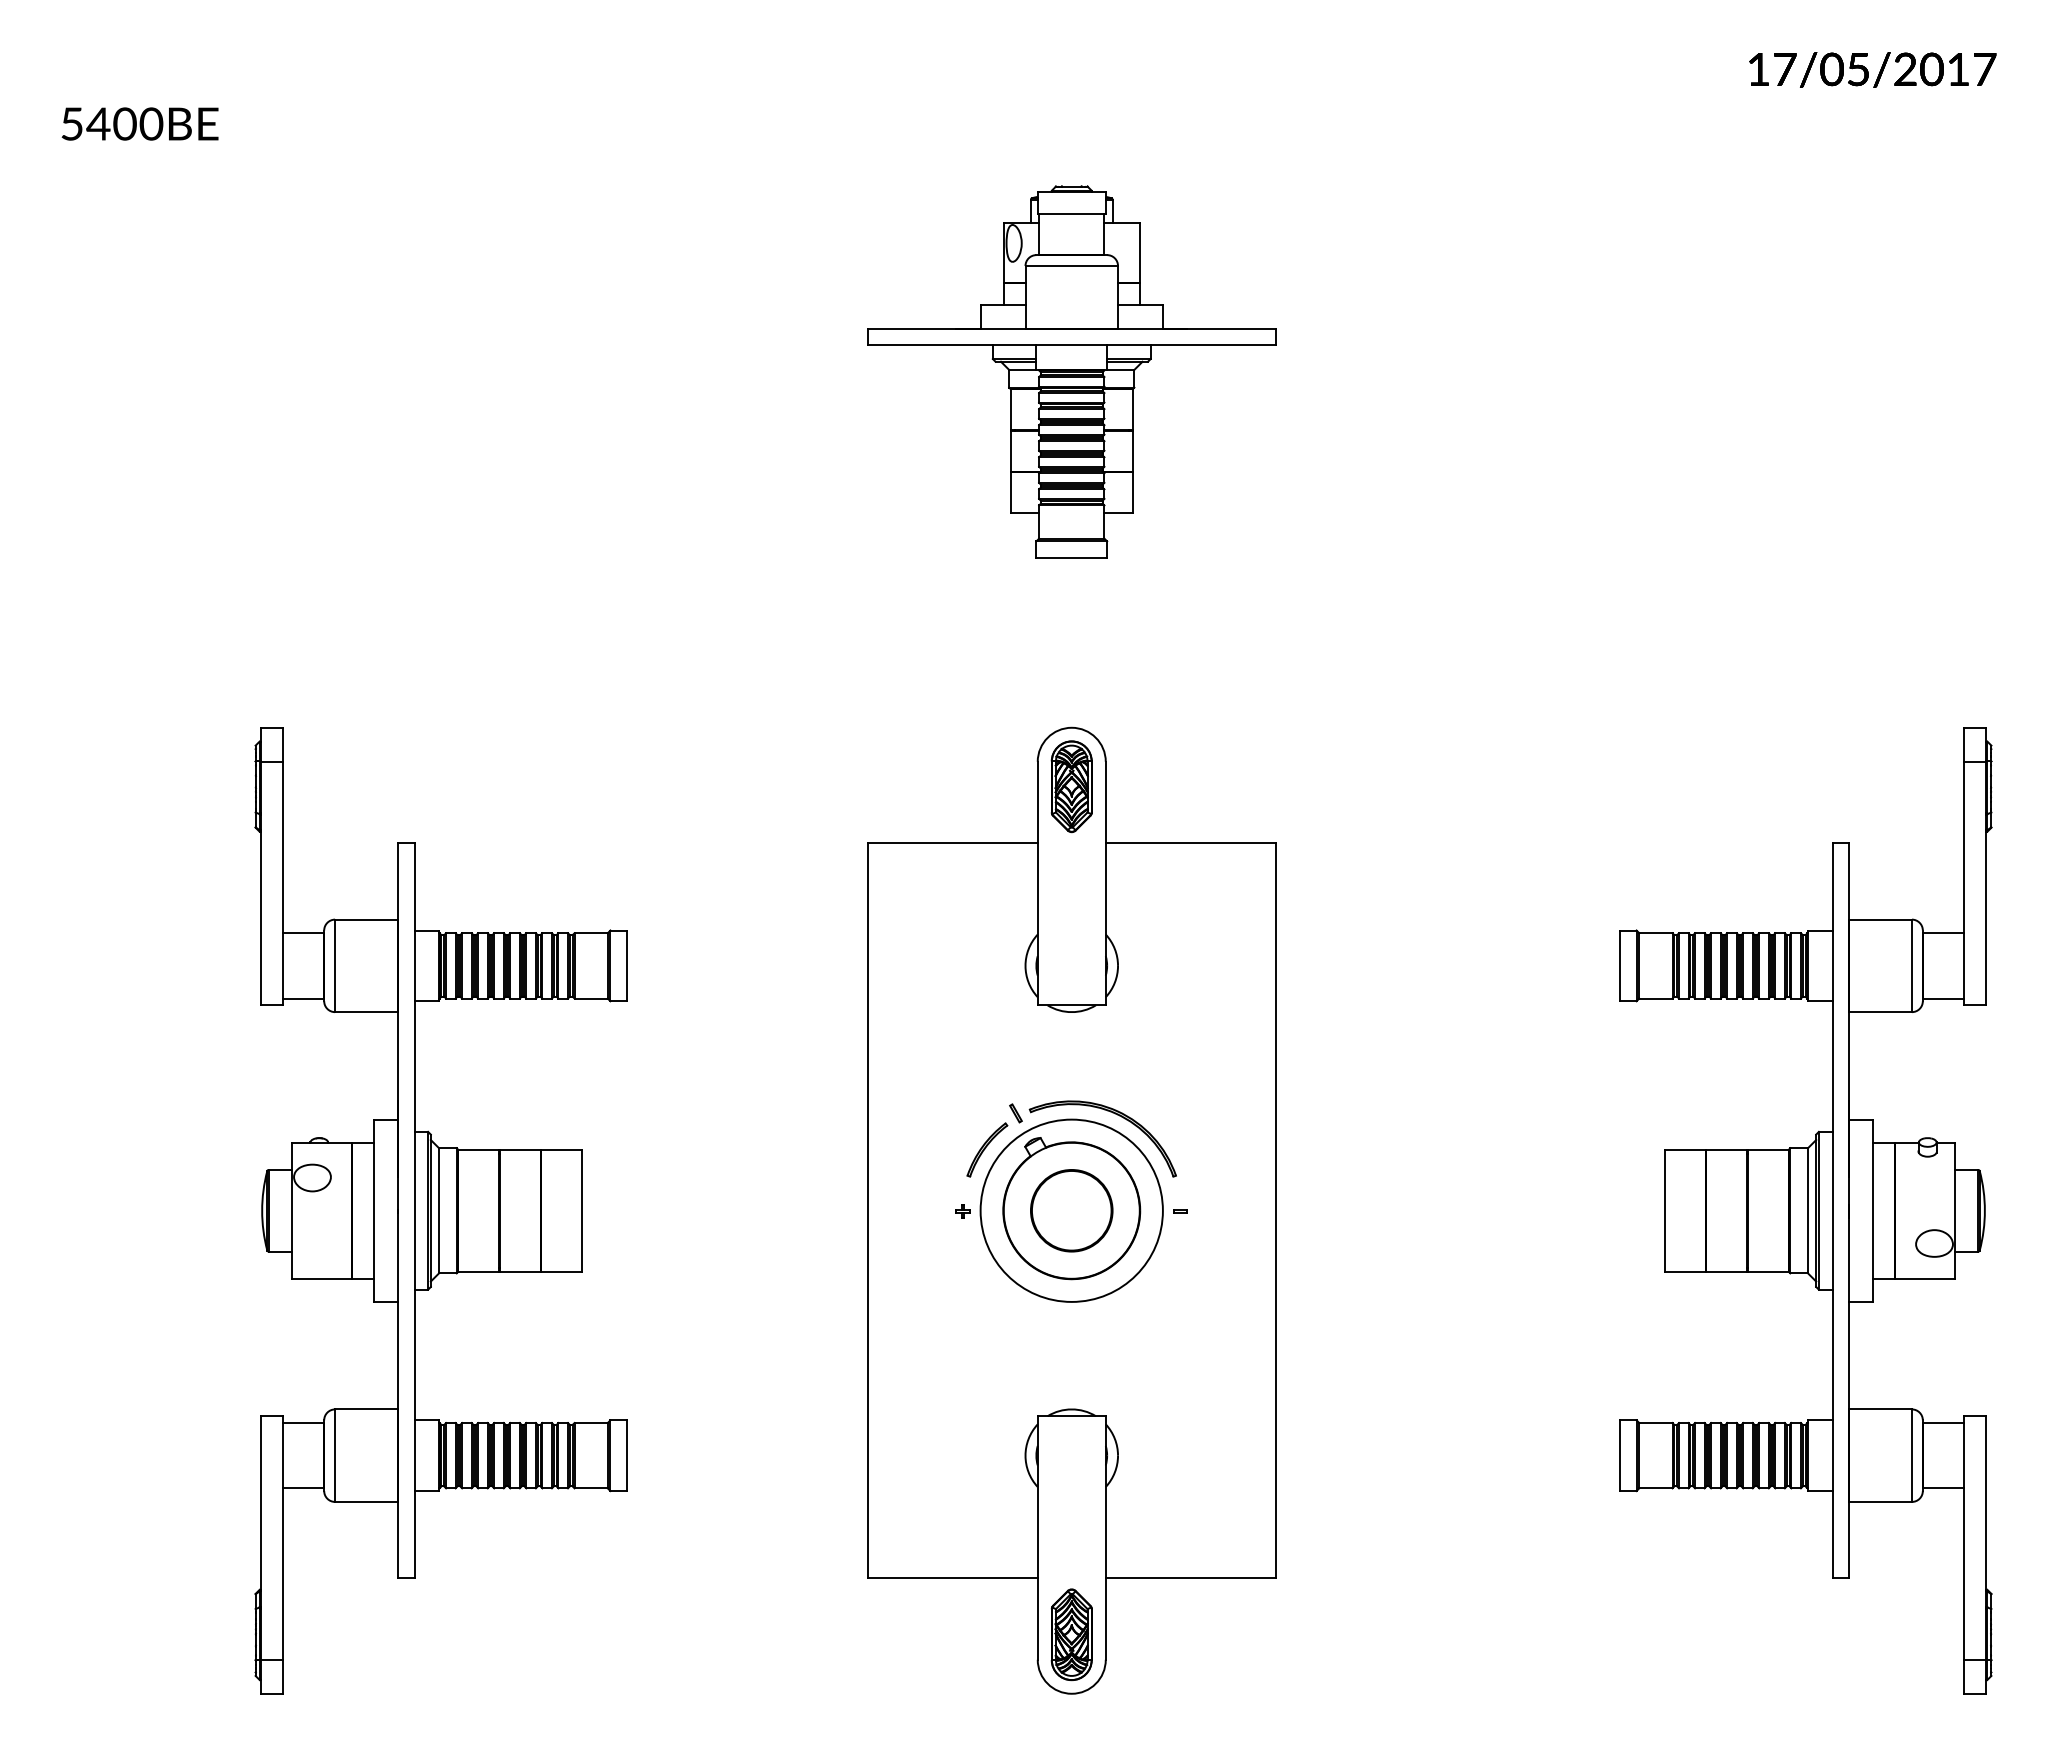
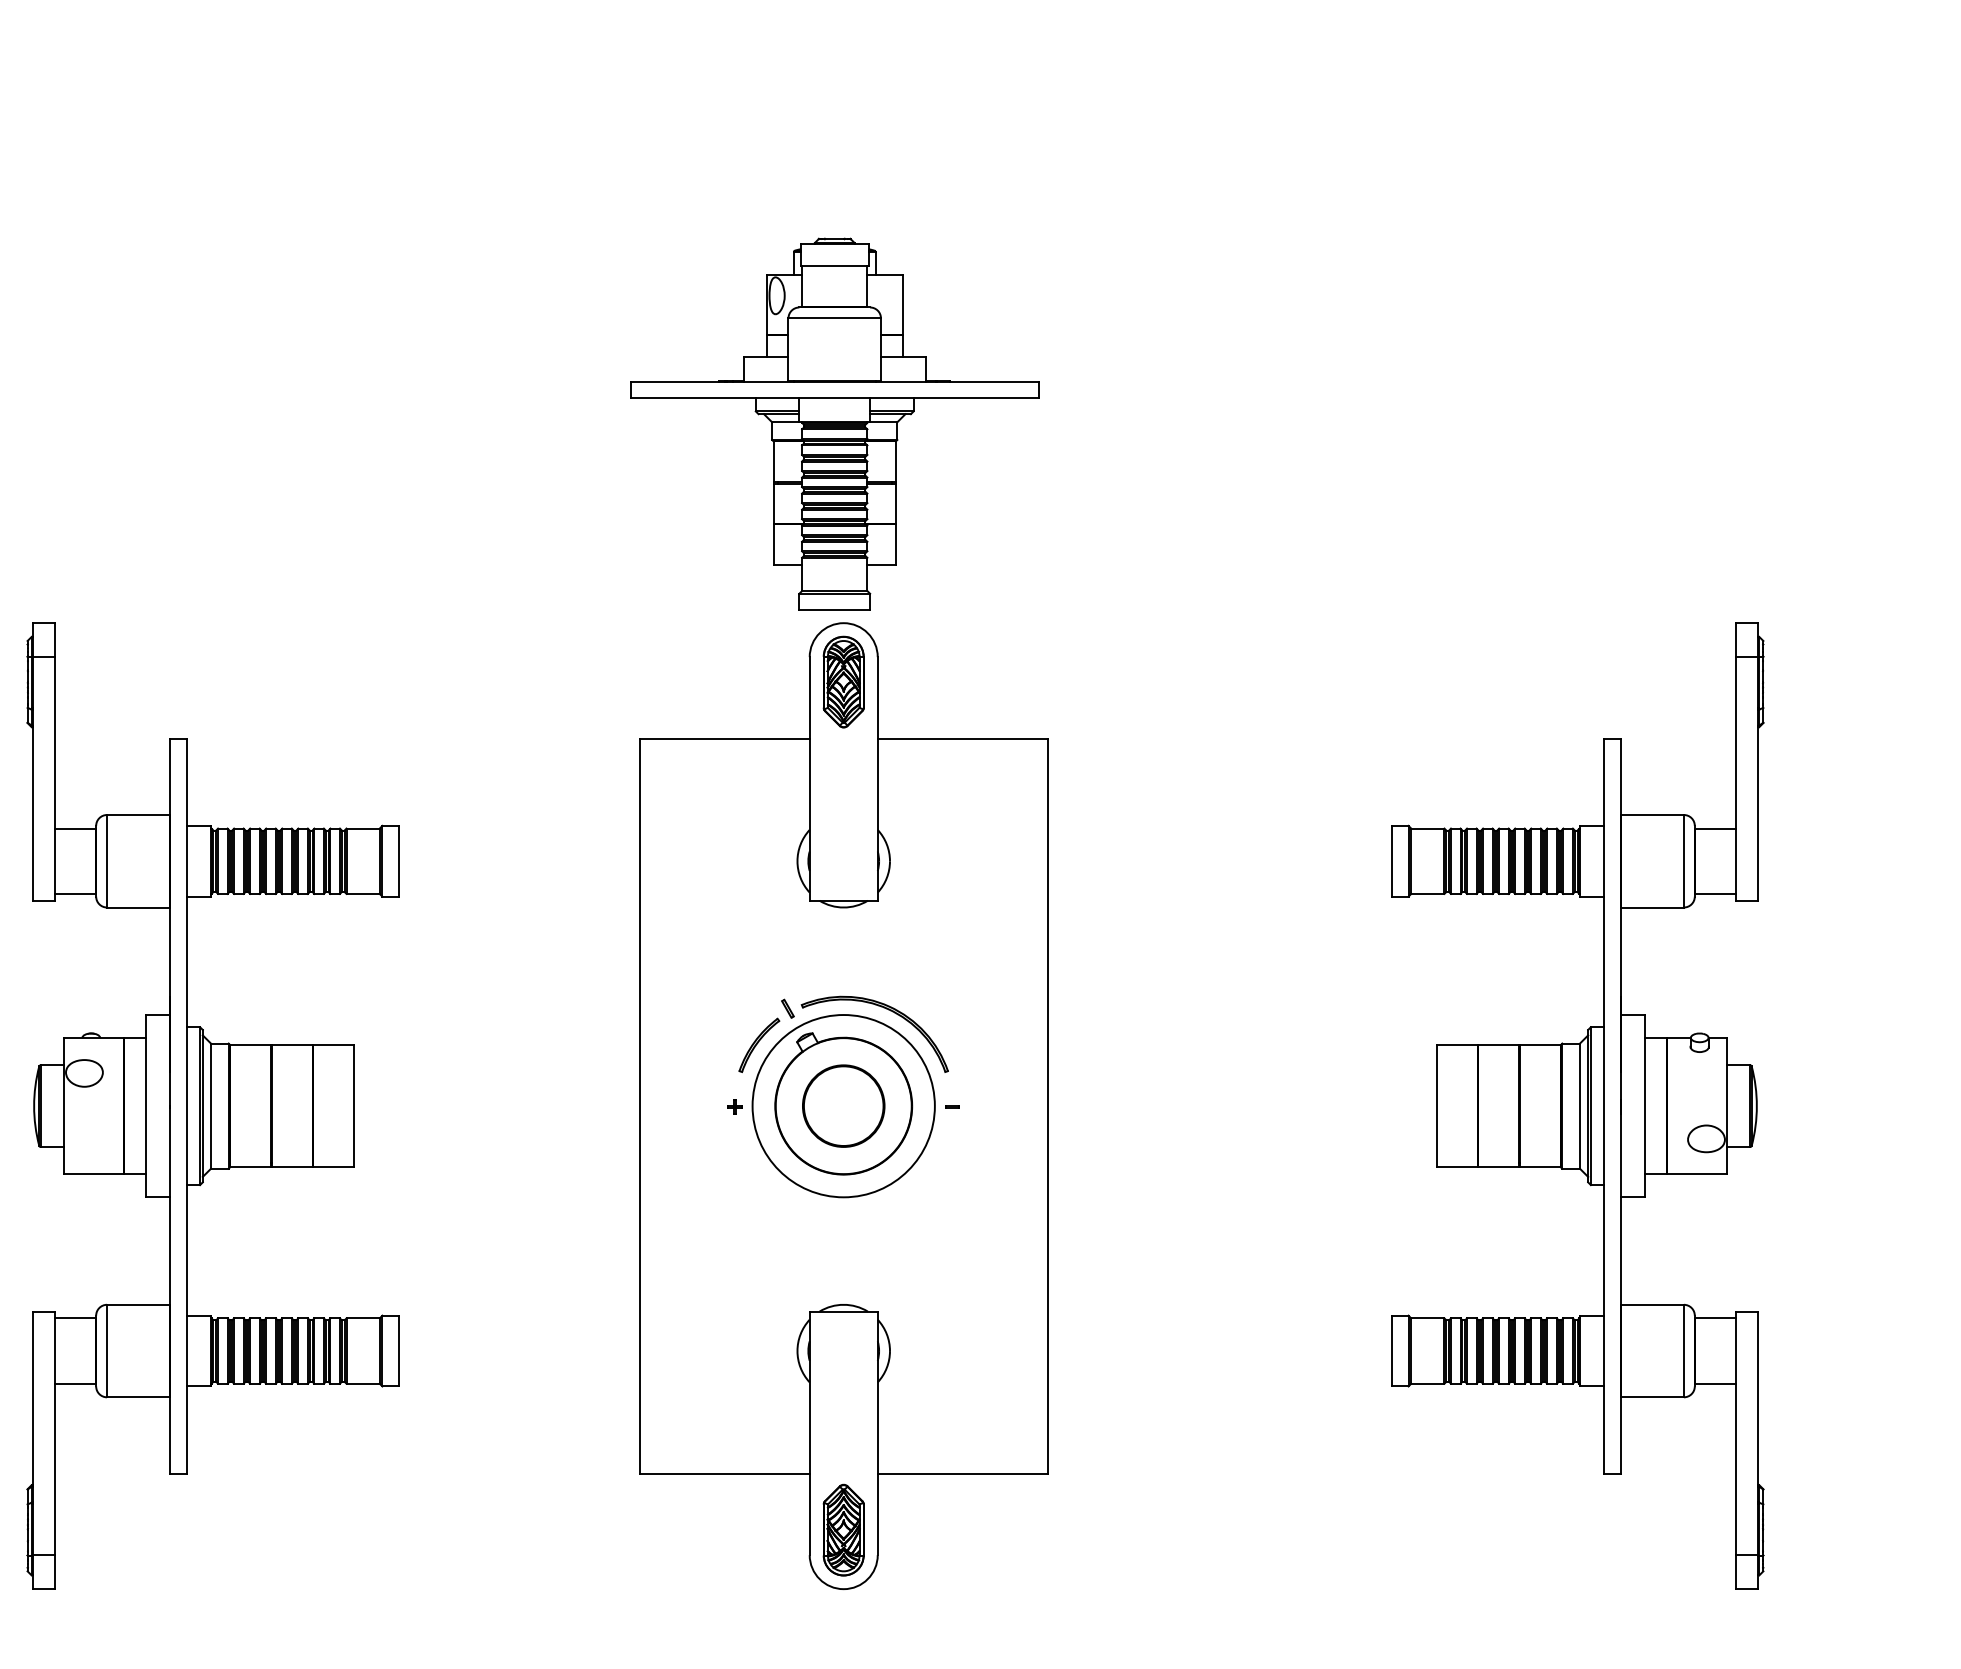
part: (1071, 371) -> (834, 423), moved

